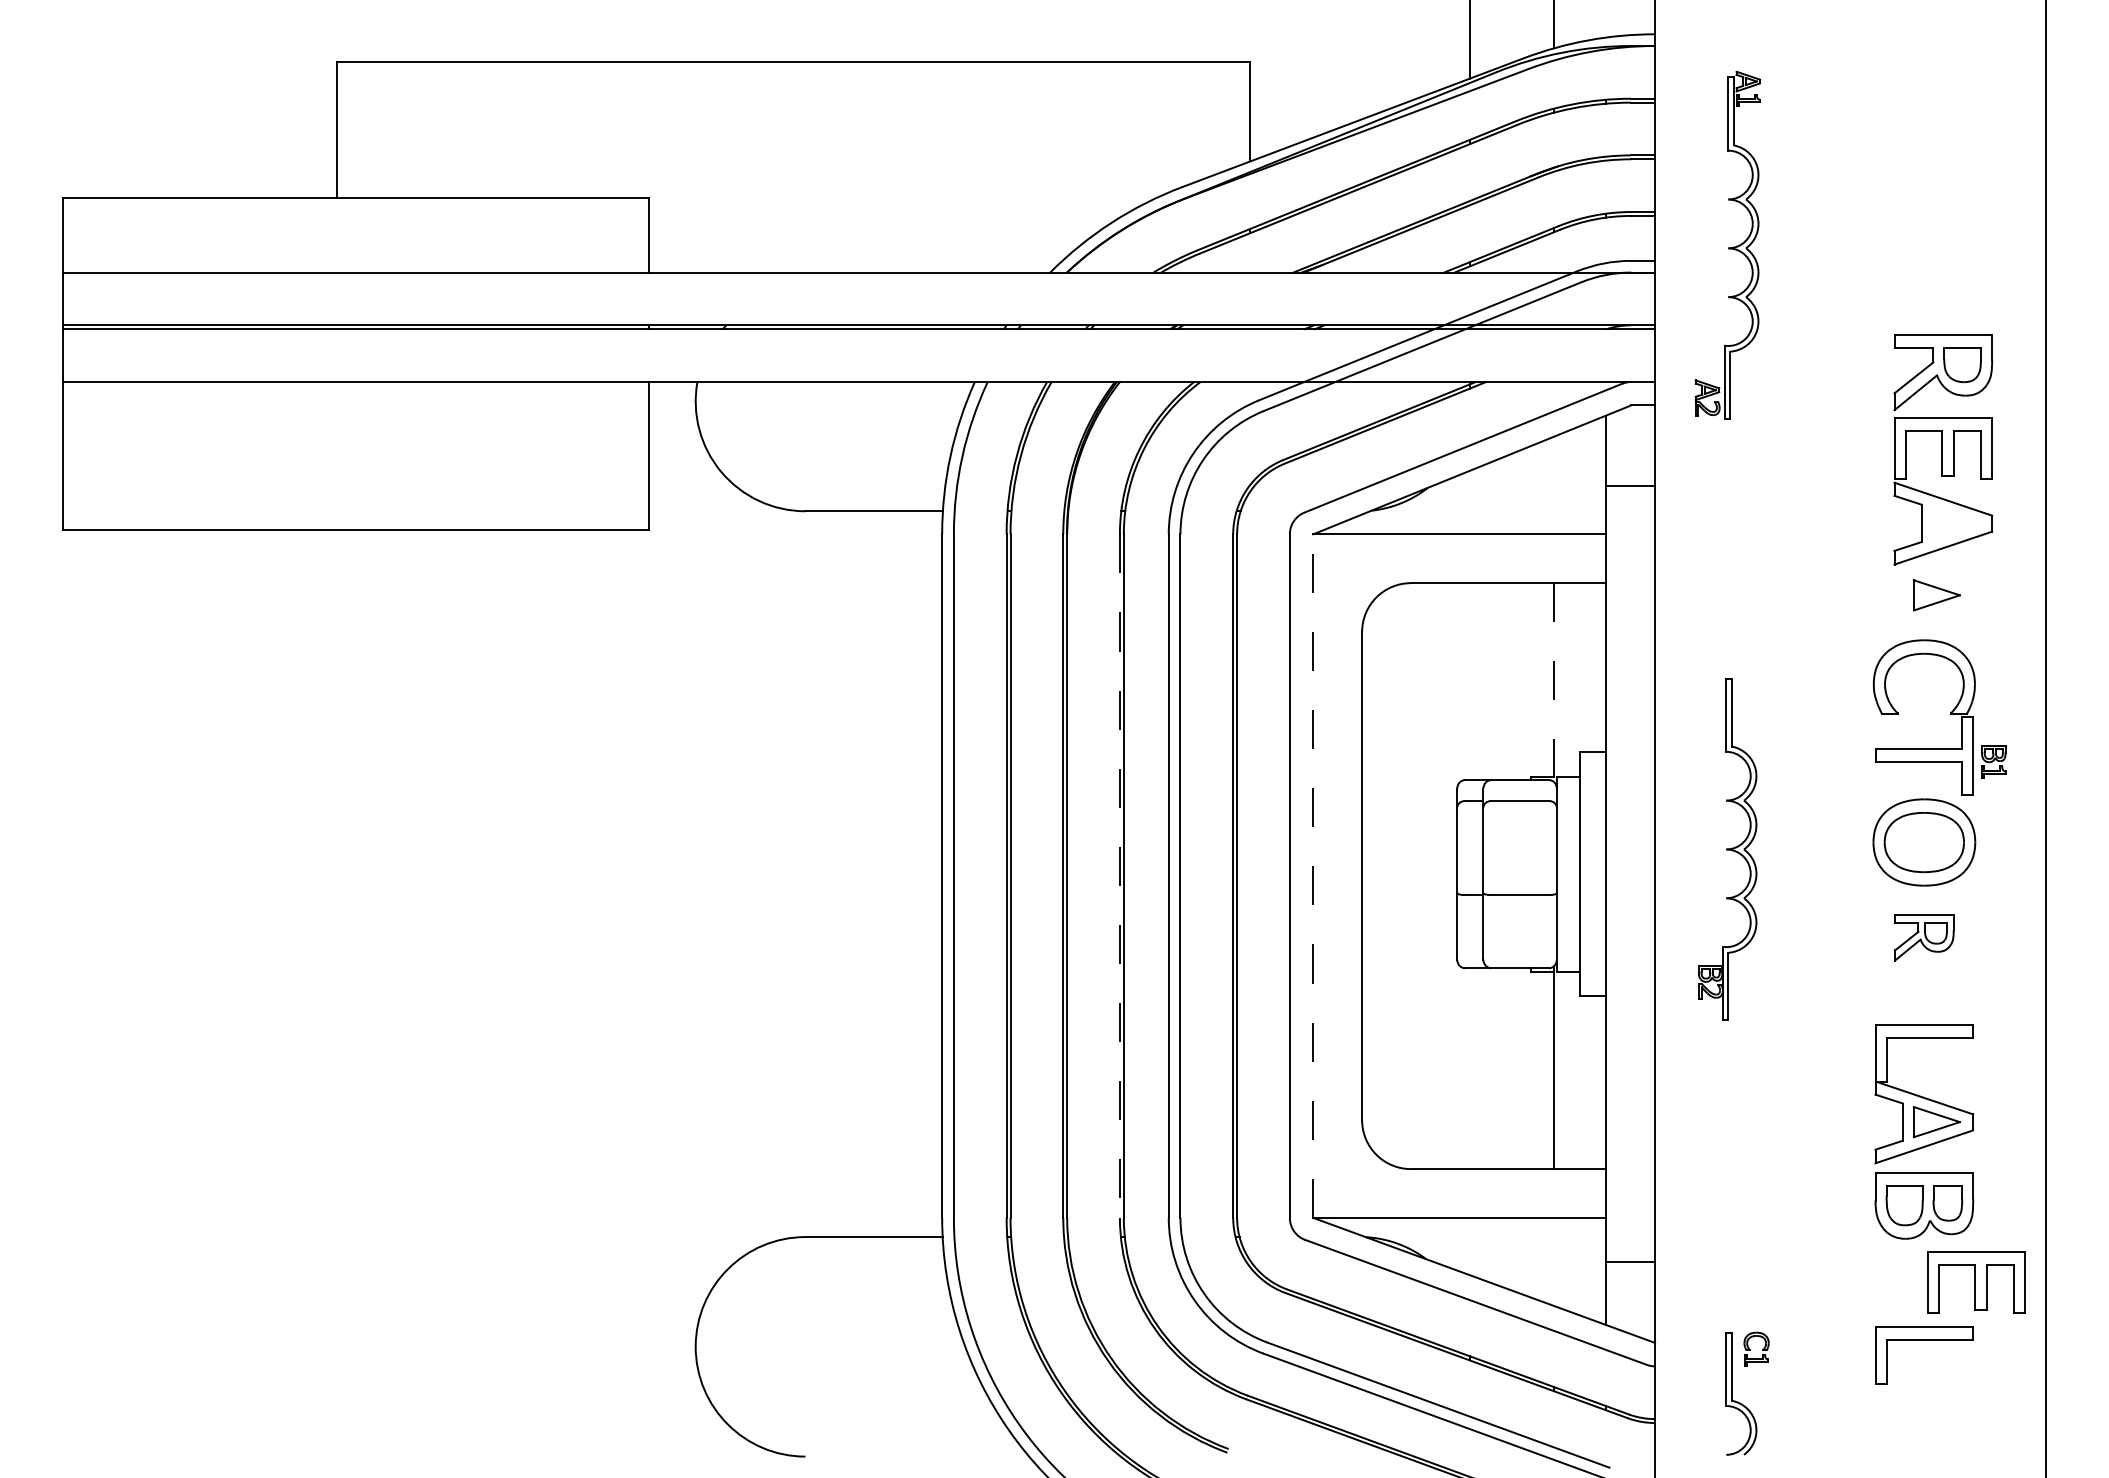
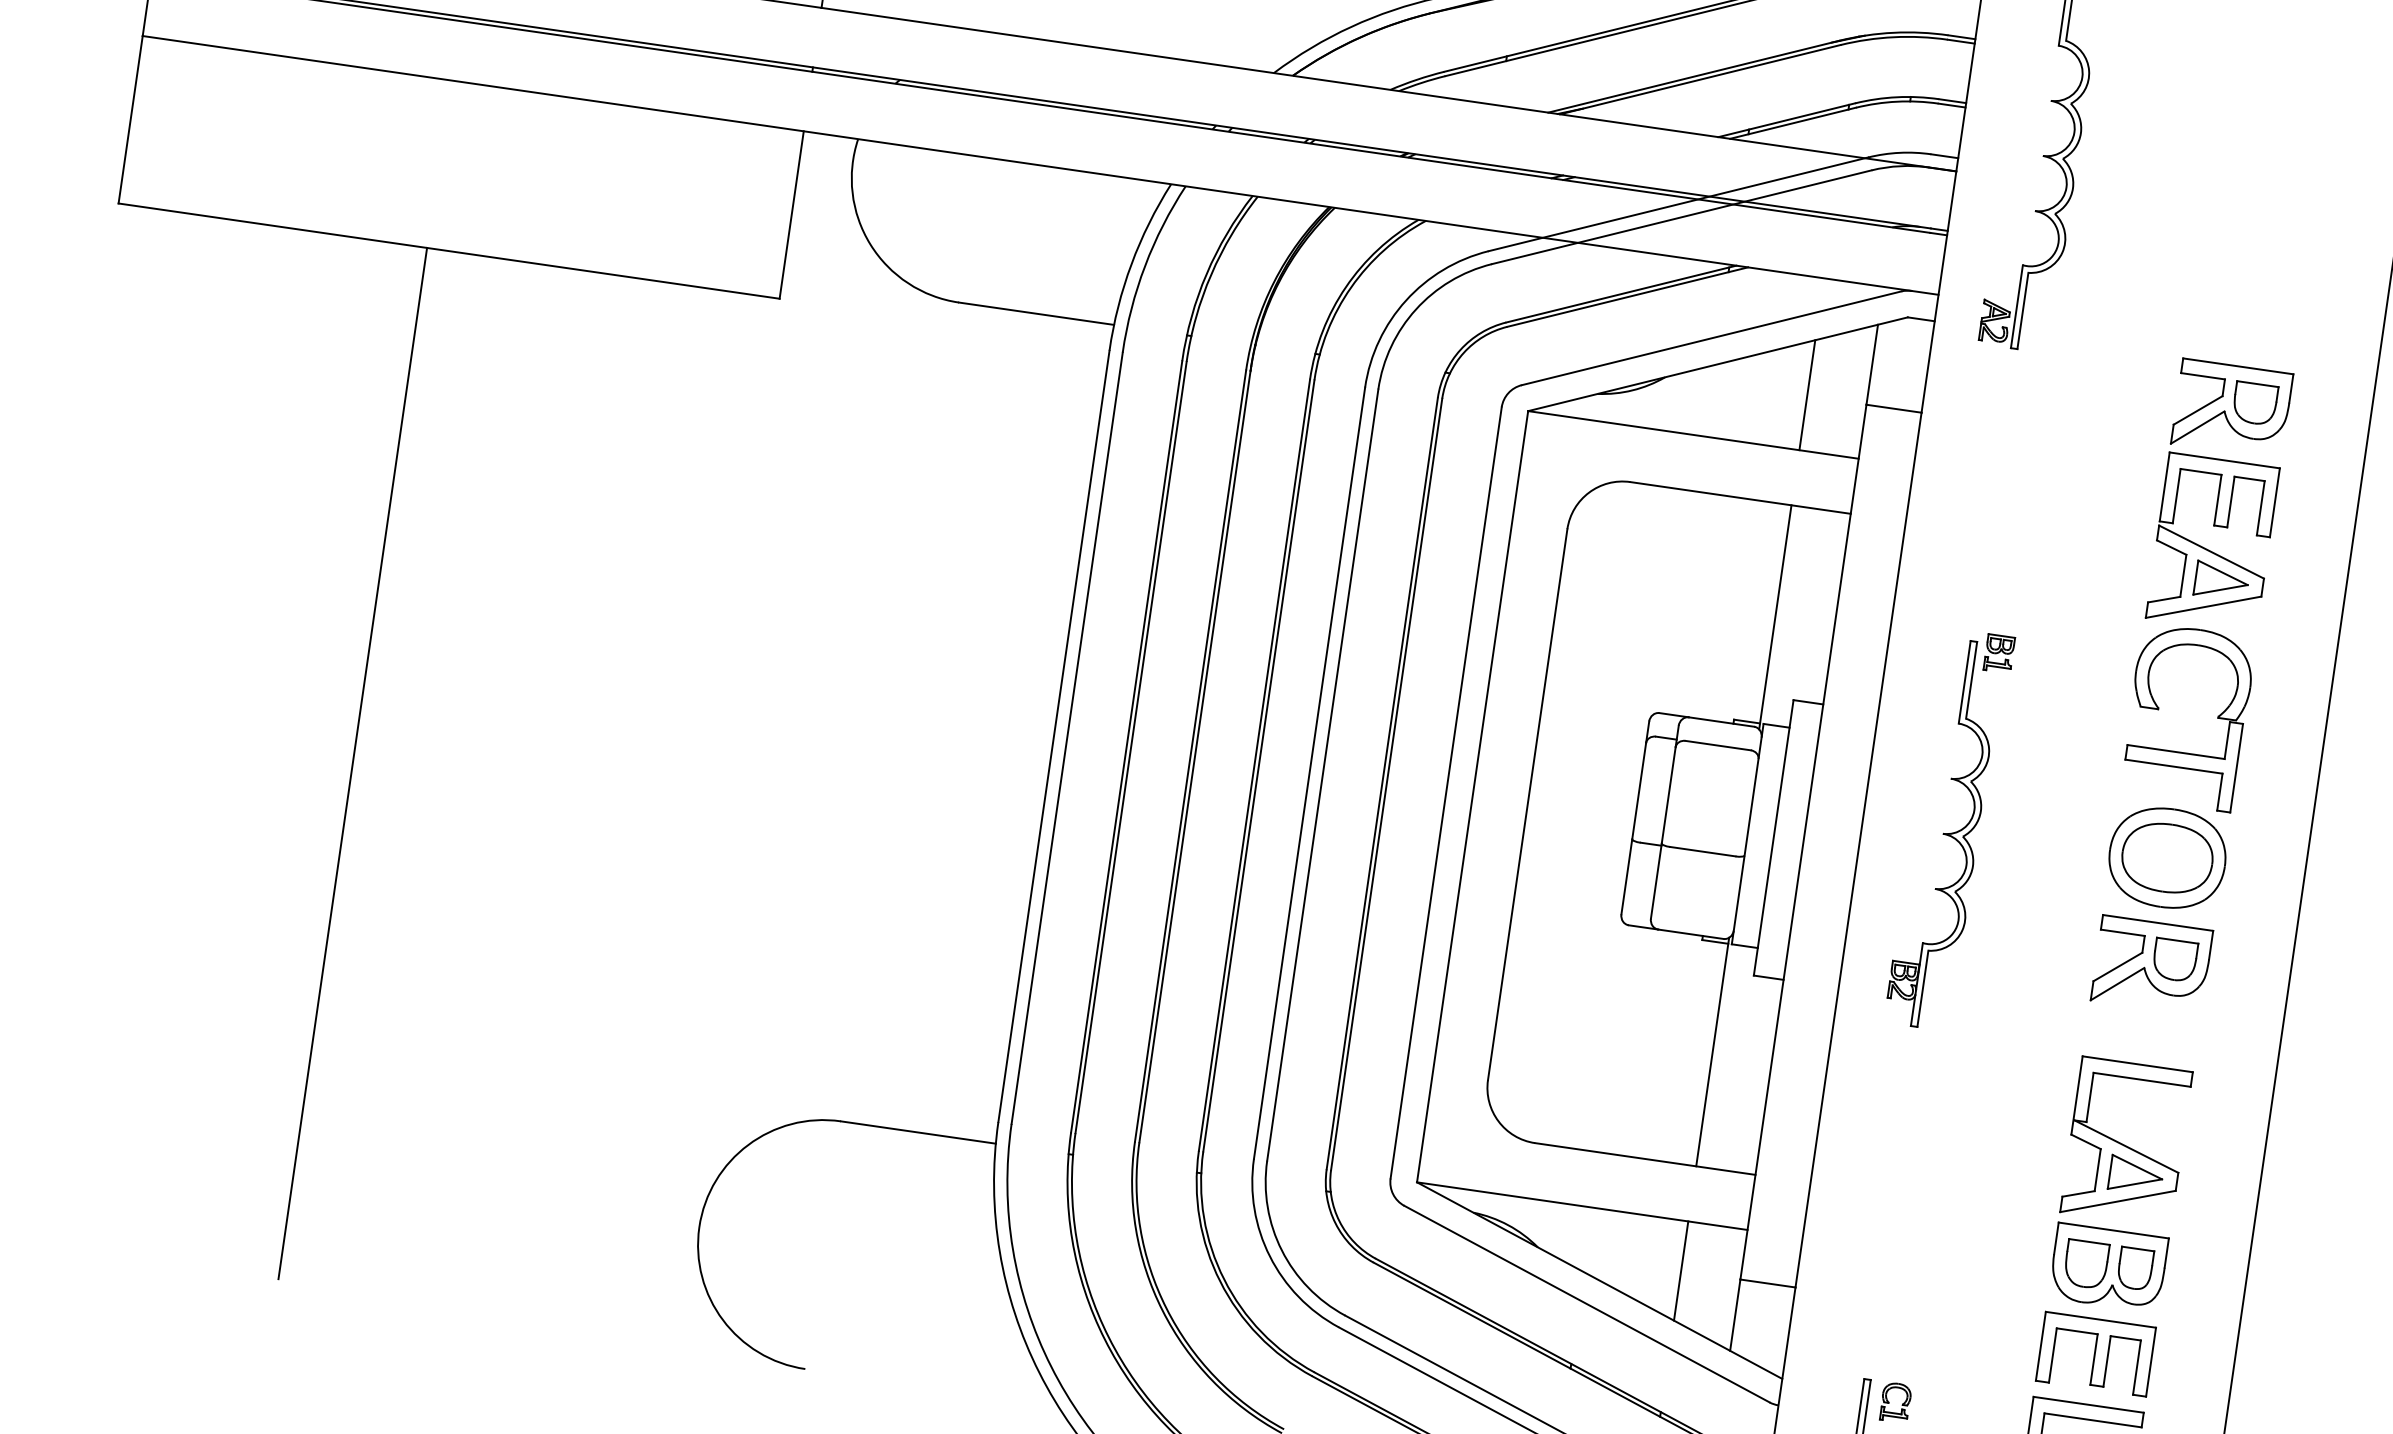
part: (1943, 449) -> (2219, 496), moved
line: (1553, 485) -> (1807, 395), added
line: (1553, 682) -> (1775, 617), dashed -> solid
part: (1993, 761) -> (1999, 653), moved
line: (1119, 876) -> (1253, 765), dashed -> solid
line: (1313, 876) -> (1472, 797), dashed -> solid
part: (1924, 937) -> (2152, 965), size x1.67
line: (336, 987) -> (352, 763), added
line: (1553, 1261) -> (1680, 1270), added
part: (1976, 1282) -> (2096, 1354), moved

